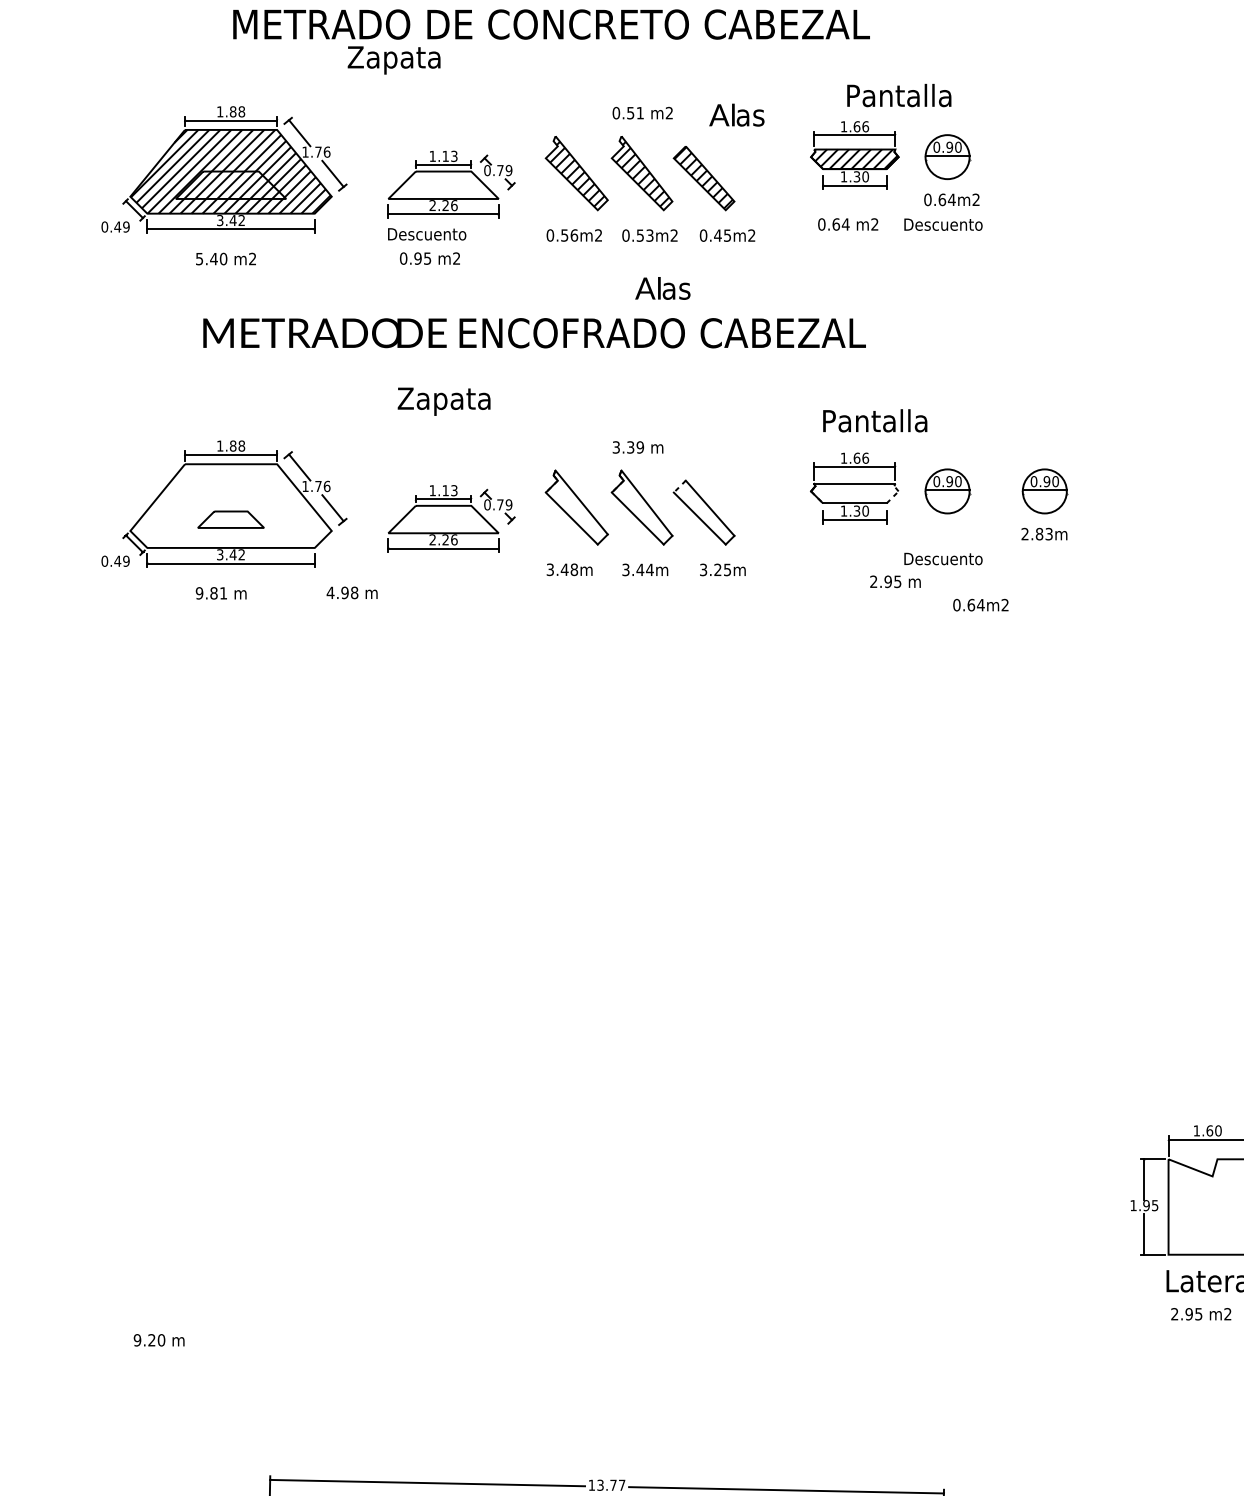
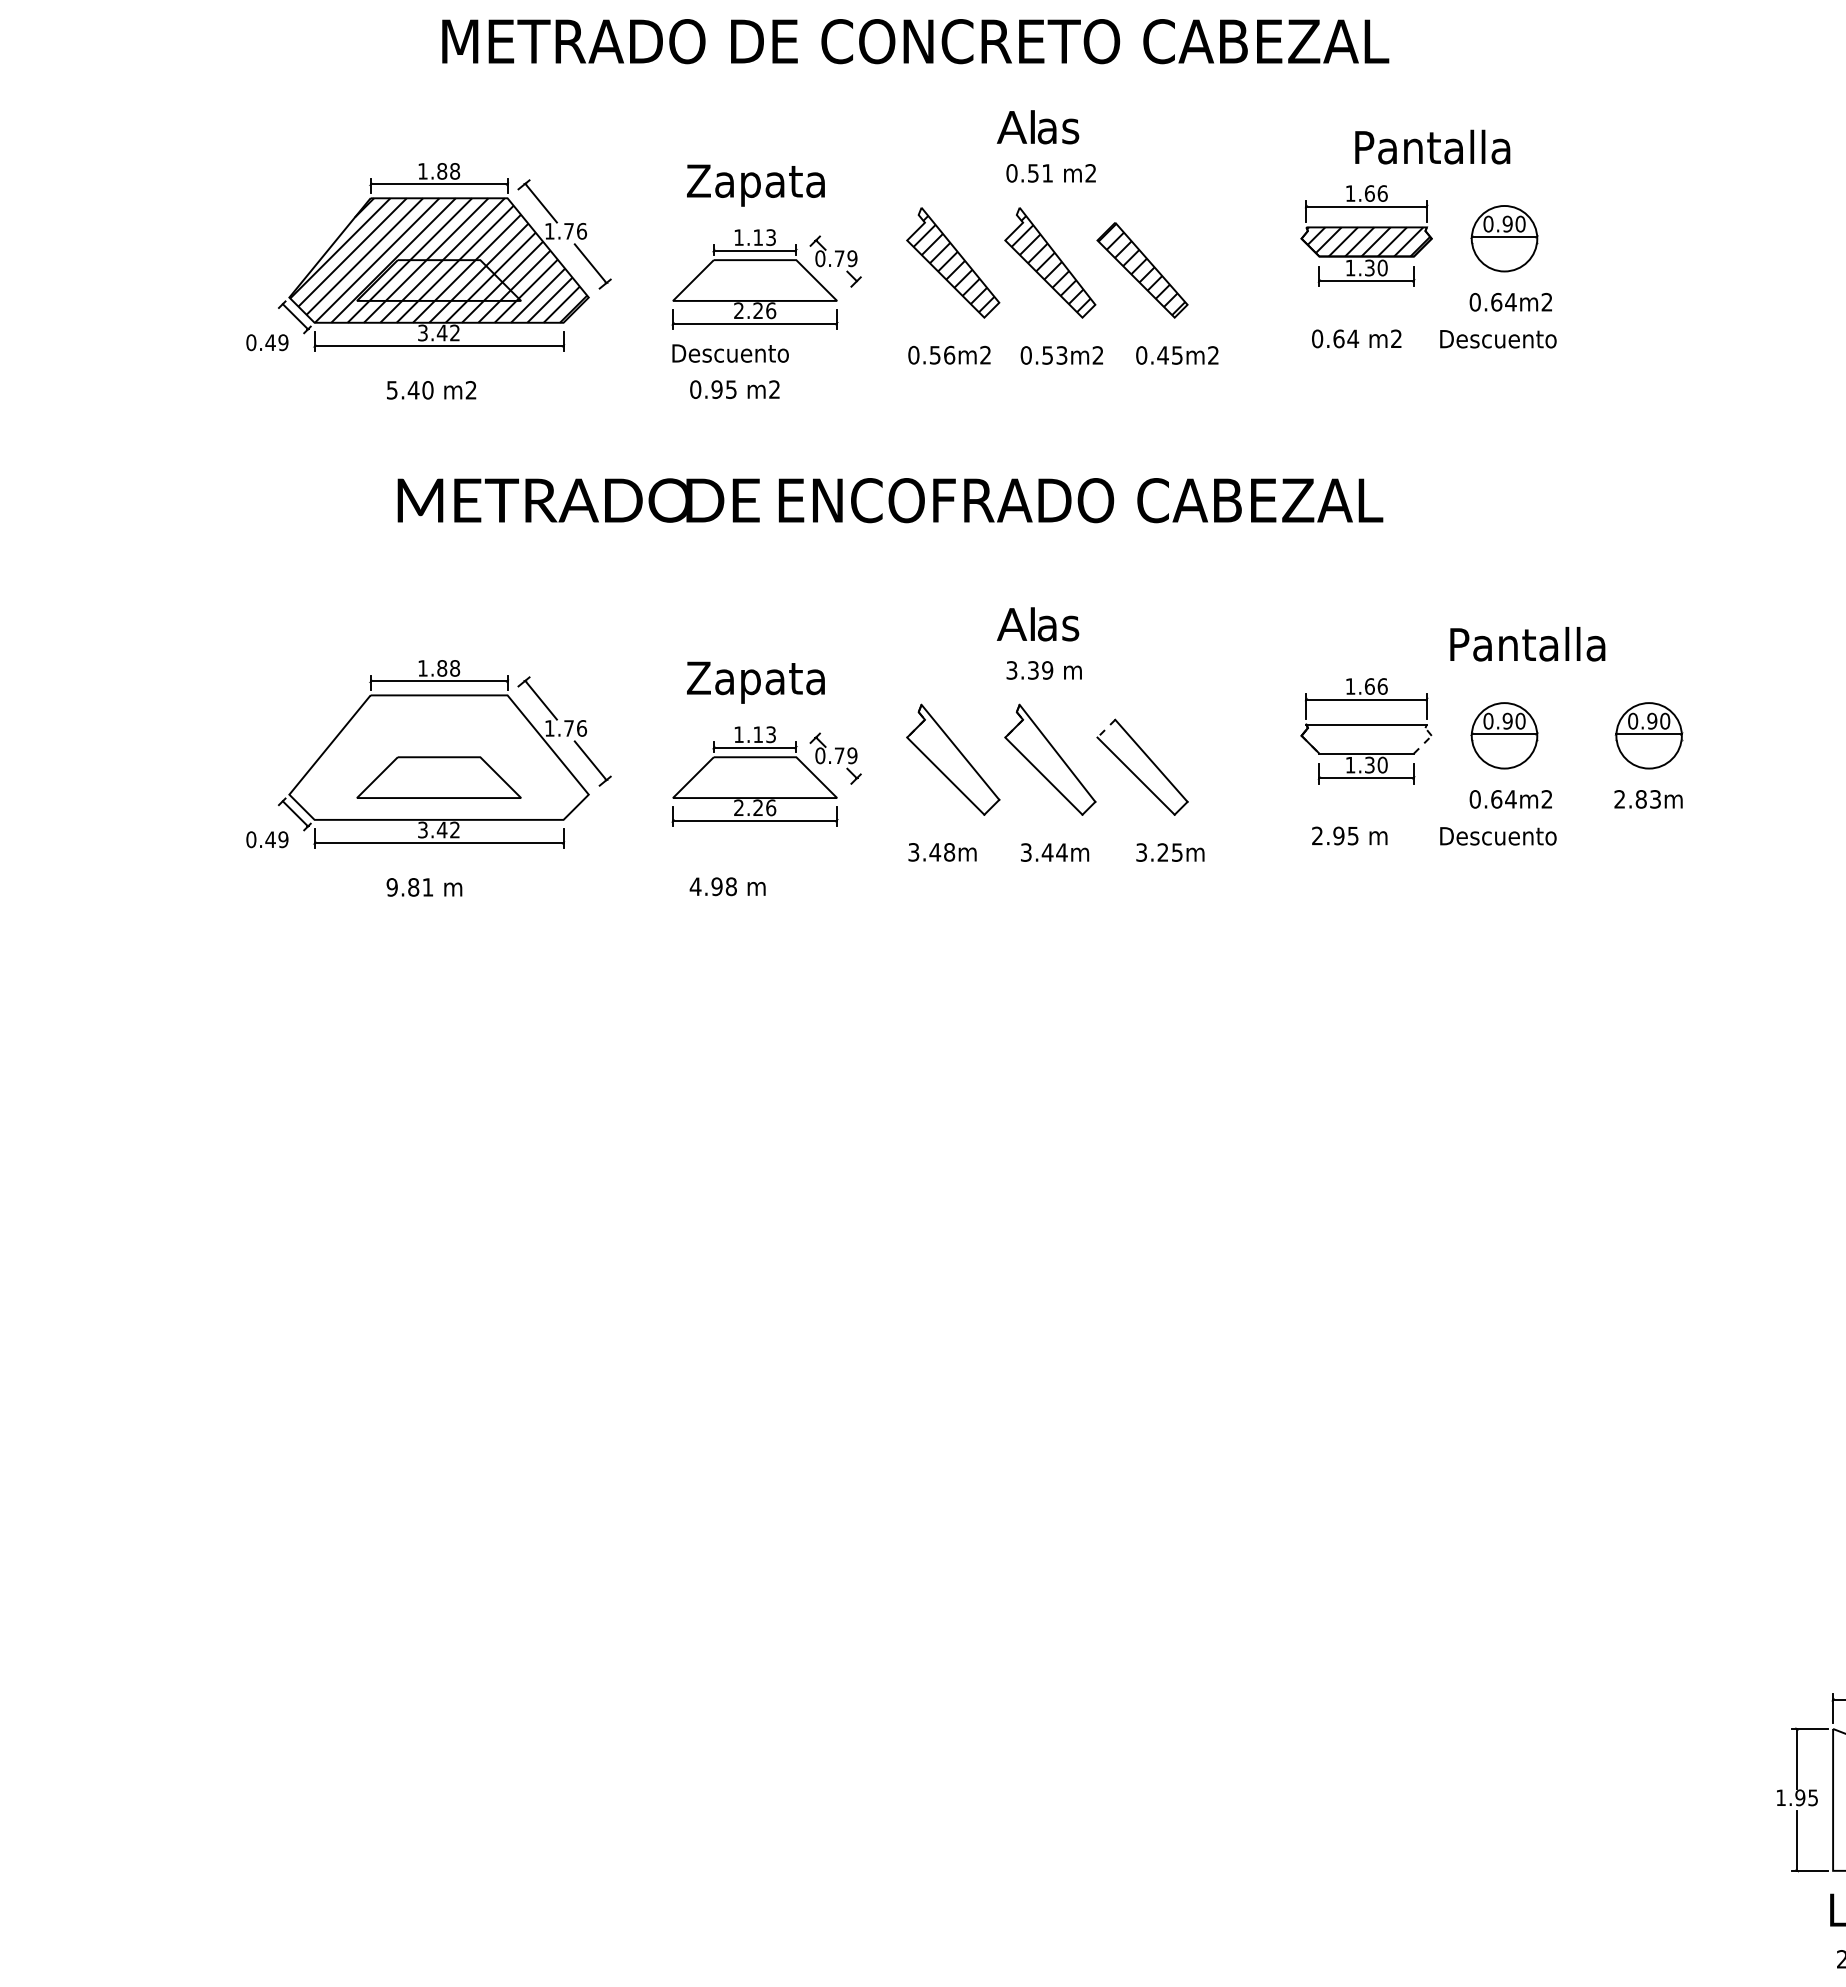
text: (393, 60) -> (754, 185), moved
text: (736, 114) -> (1037, 126), moved
text: (662, 288) -> (1037, 624), moved
text: (443, 401) -> (754, 682), moved
text: (875, 420) -> (1528, 643), moved
part: (230, 519) -> (438, 777), size x1.67
text: (895, 581) -> (1349, 835), moved
text: (351, 592) -> (726, 886), moved
text: (980, 604) -> (1510, 798), moved

